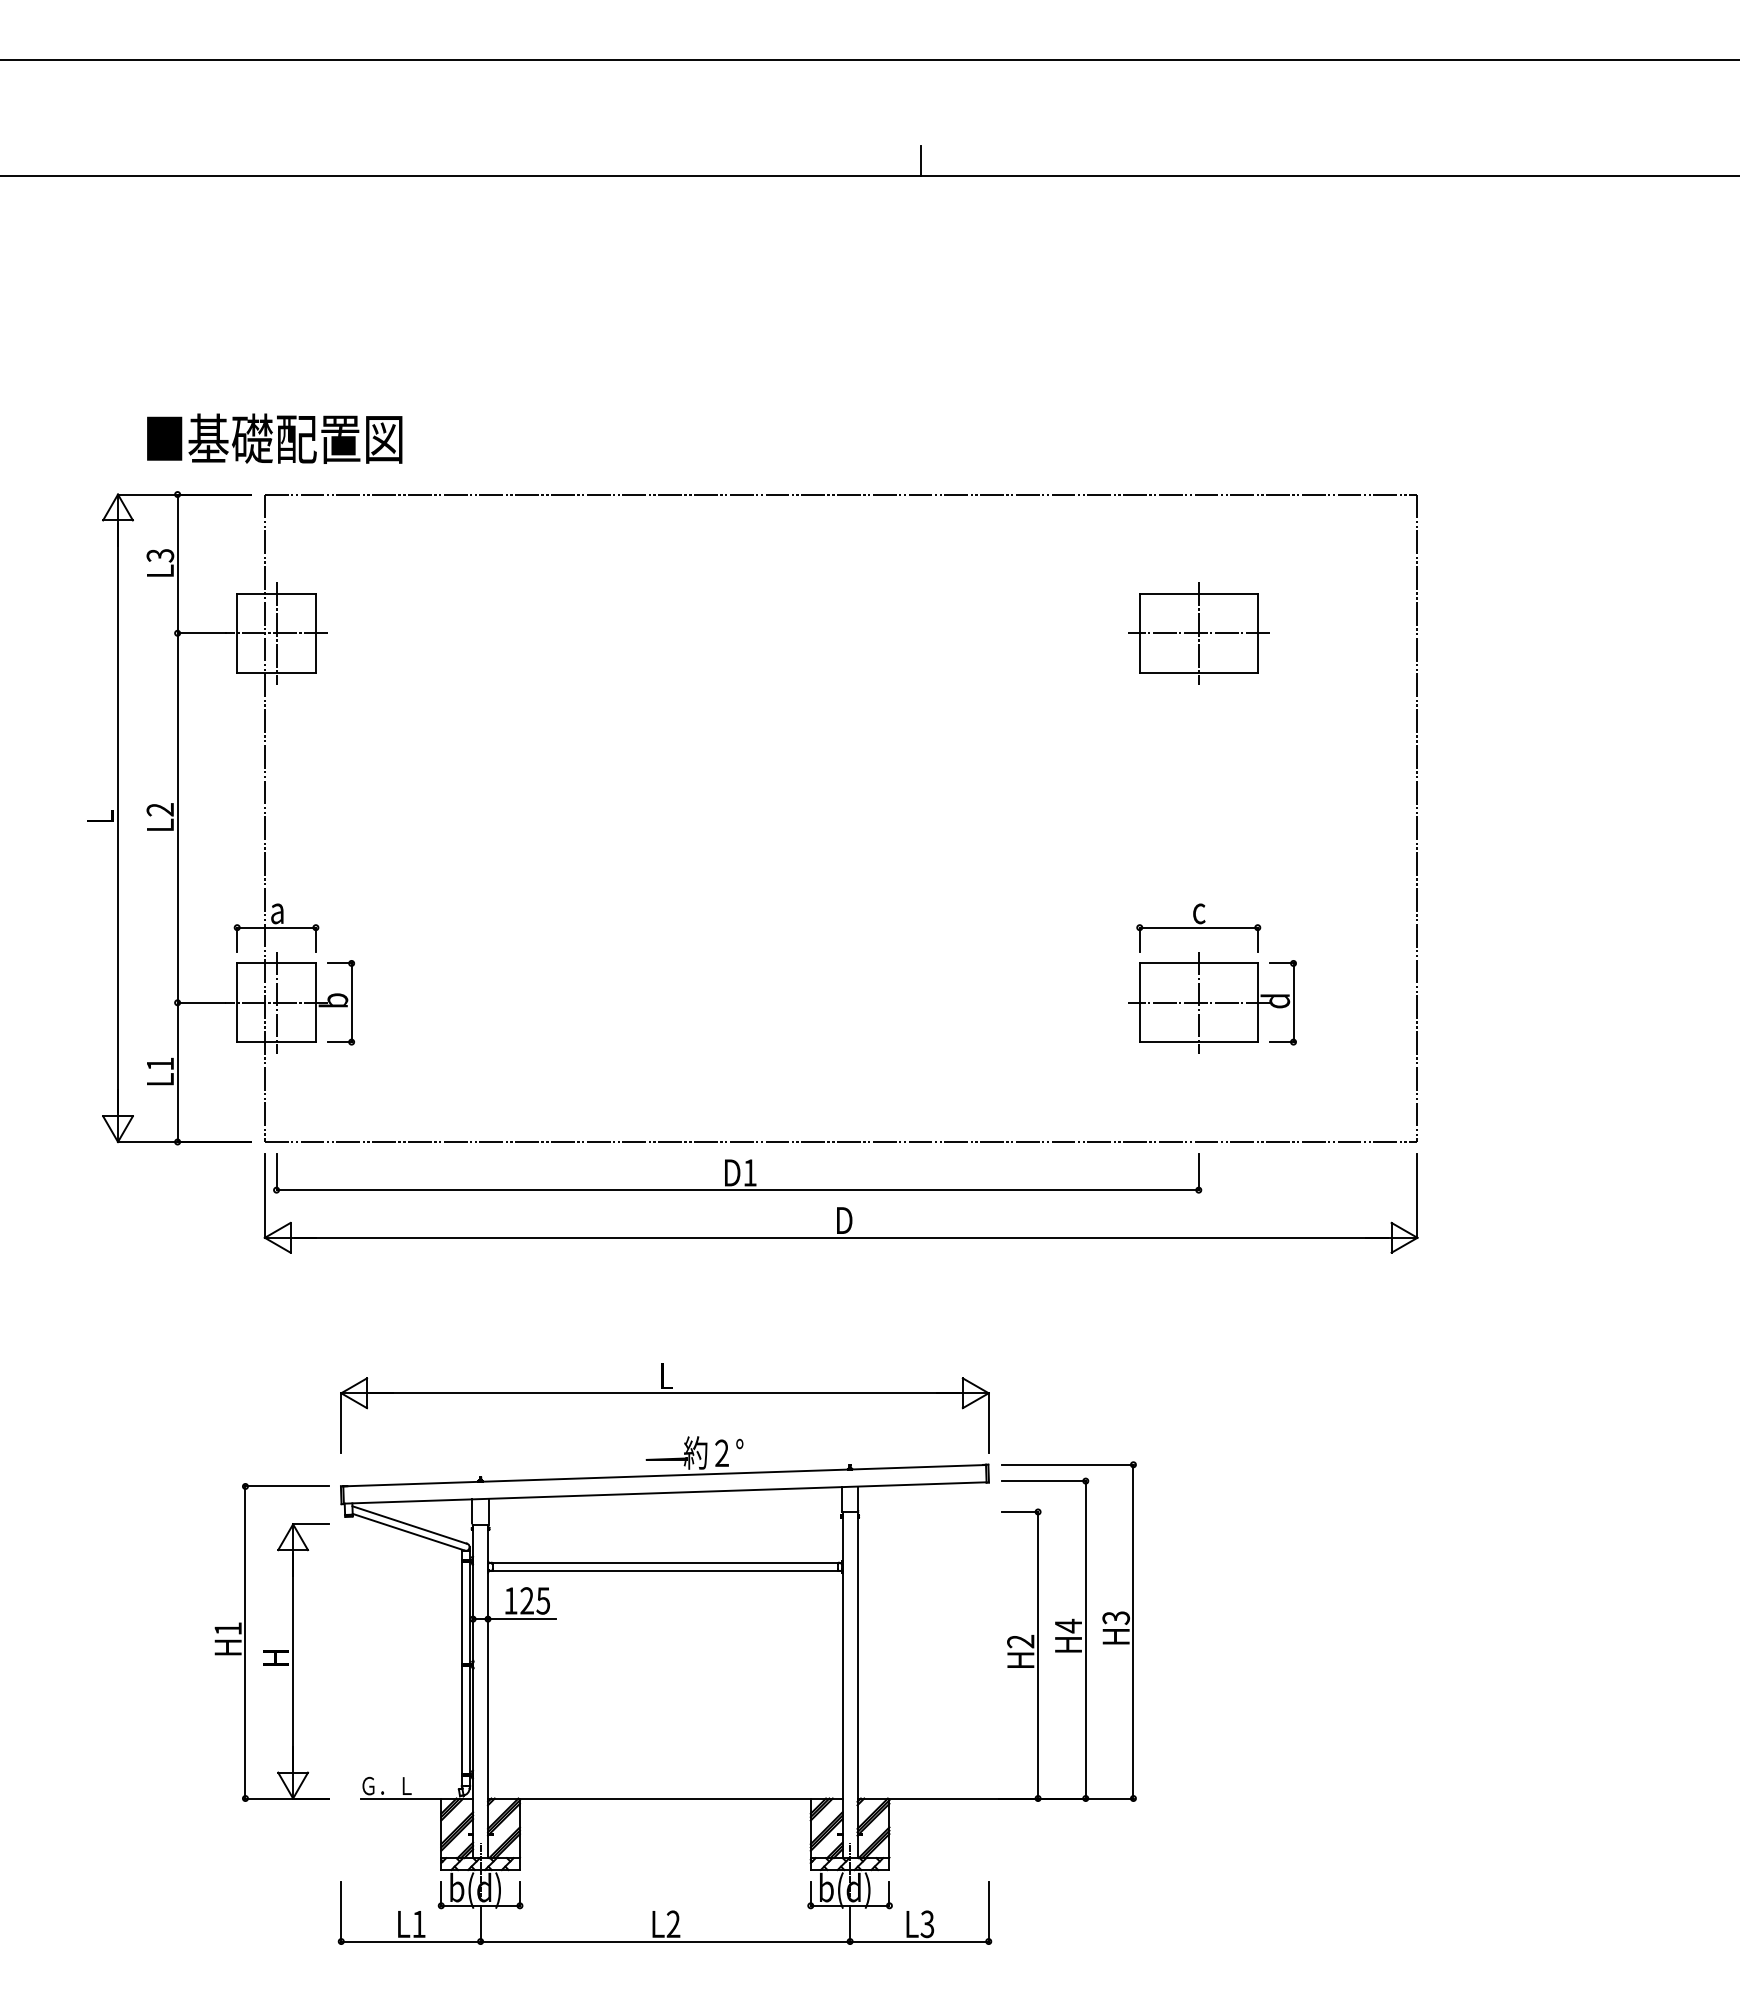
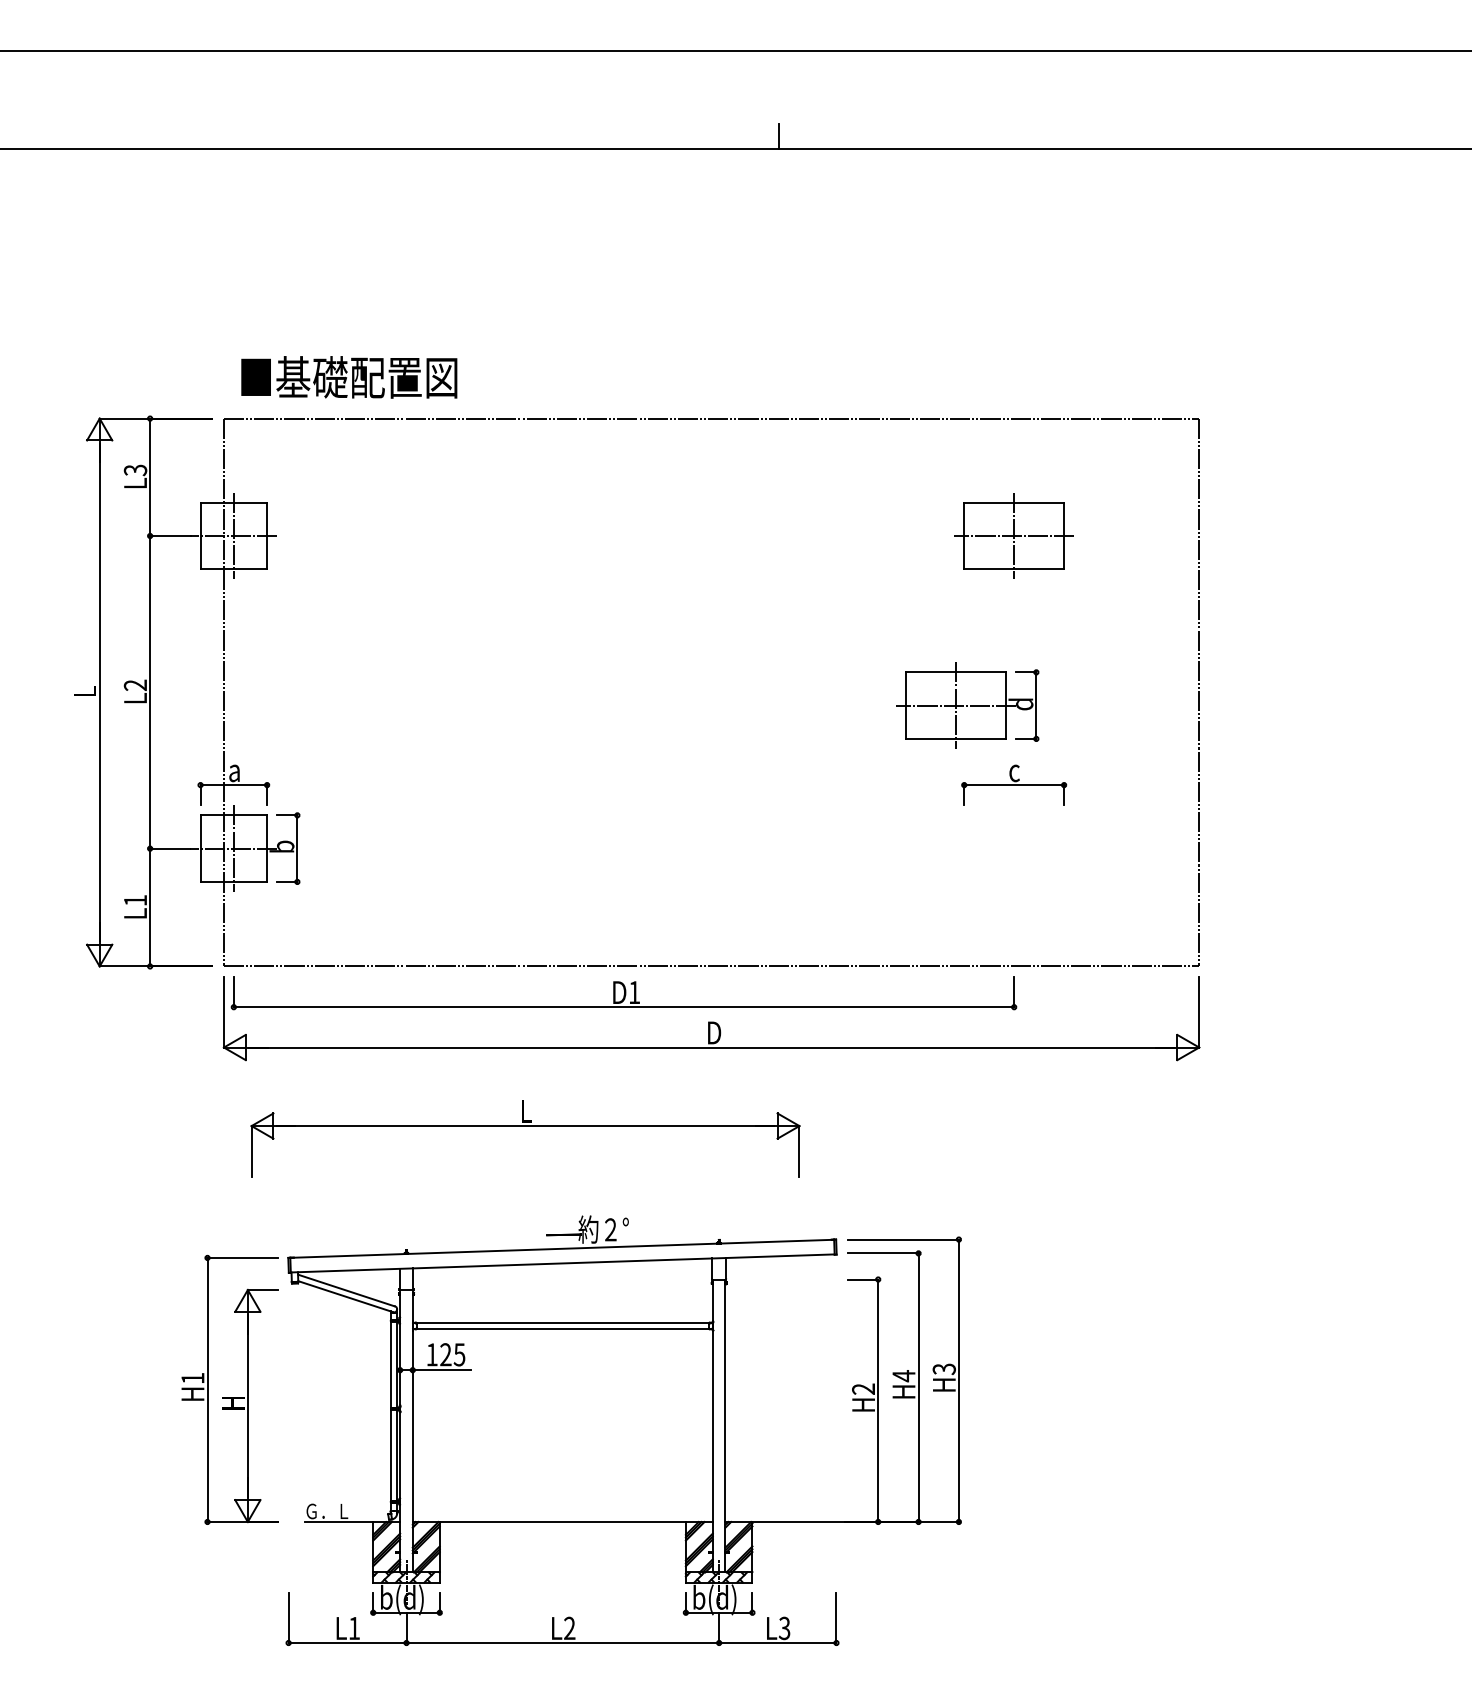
text: (274, 438) -> (349, 377), moved
part: (1212, 1002) -> (967, 705), moved
part: (664, 1393) -> (525, 1126), moved

